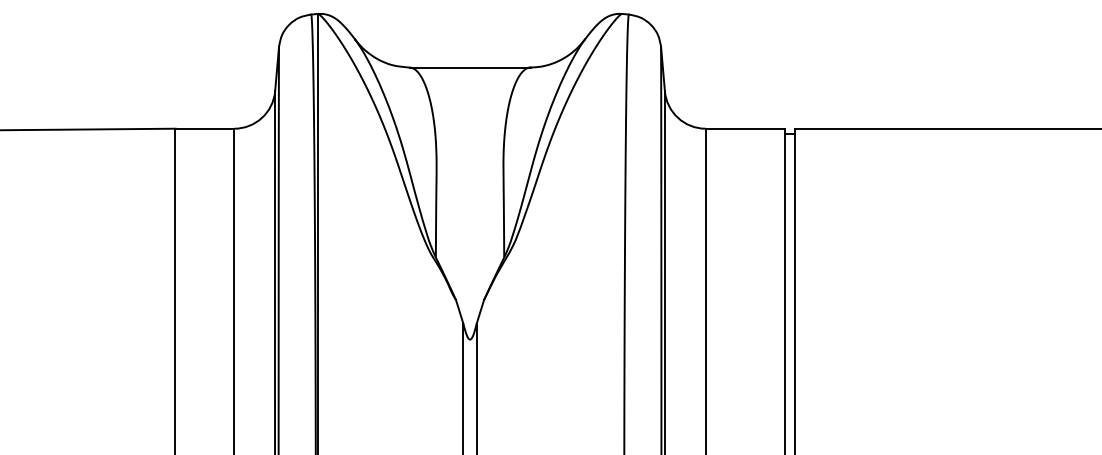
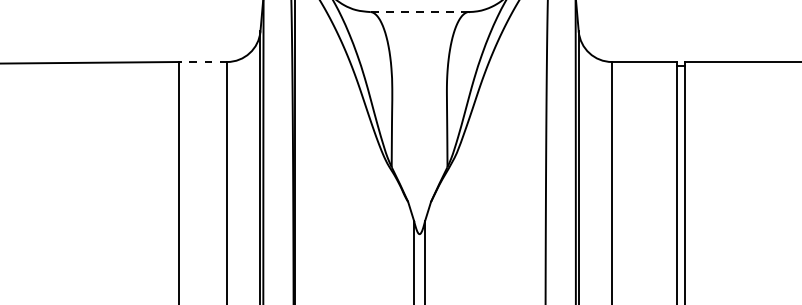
line: (469, 67) -> (419, 12), solid -> dashed
line: (204, 128) -> (202, 61), solid -> dashed

